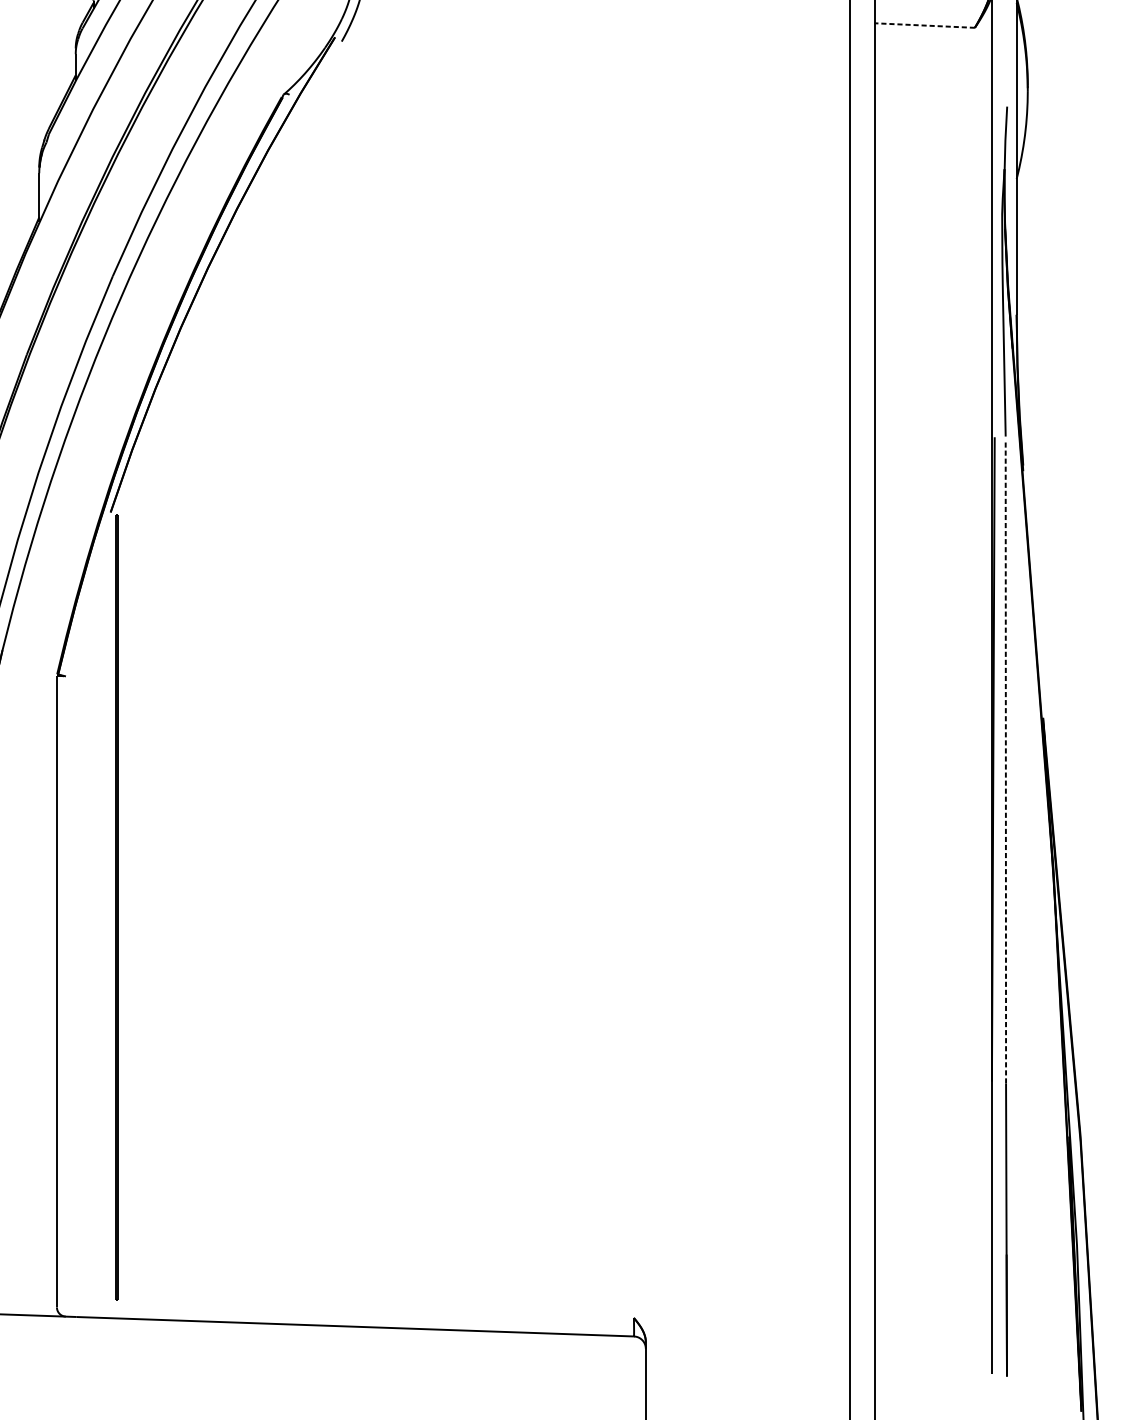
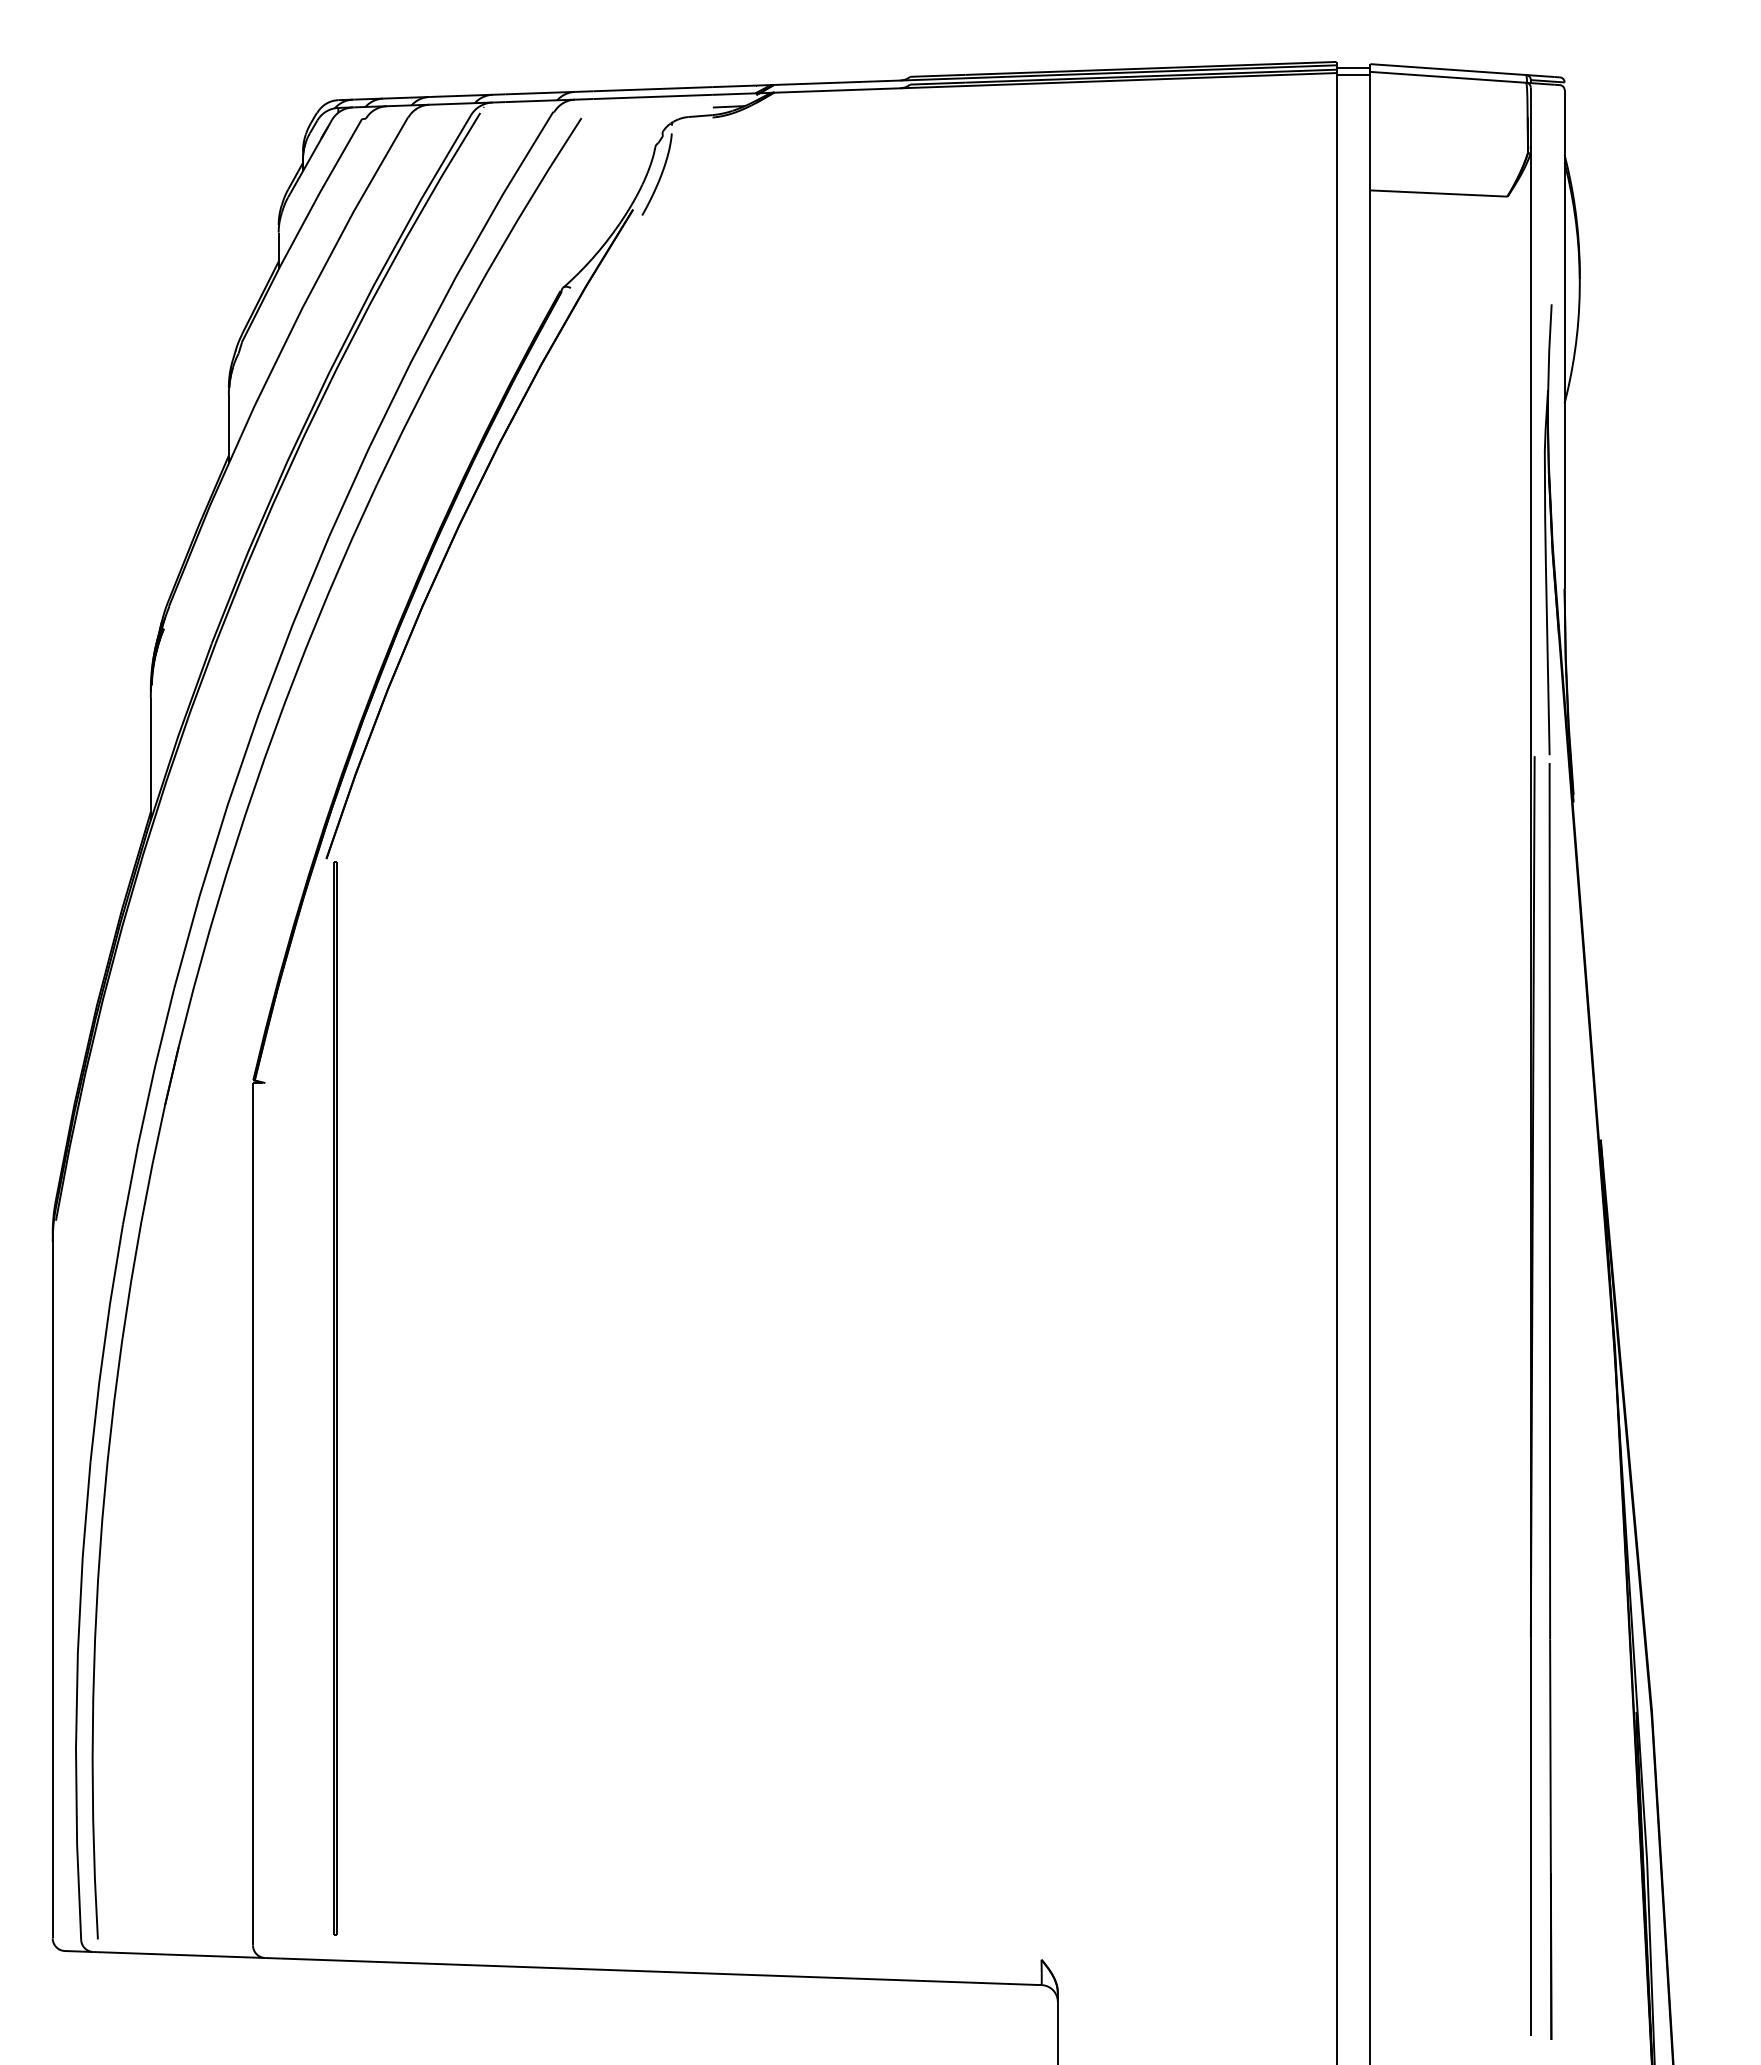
line: (924, 25) -> (1438, 193), dashed -> solid
line: (1005, 762) -> (1549, 1200), dashed -> solid

